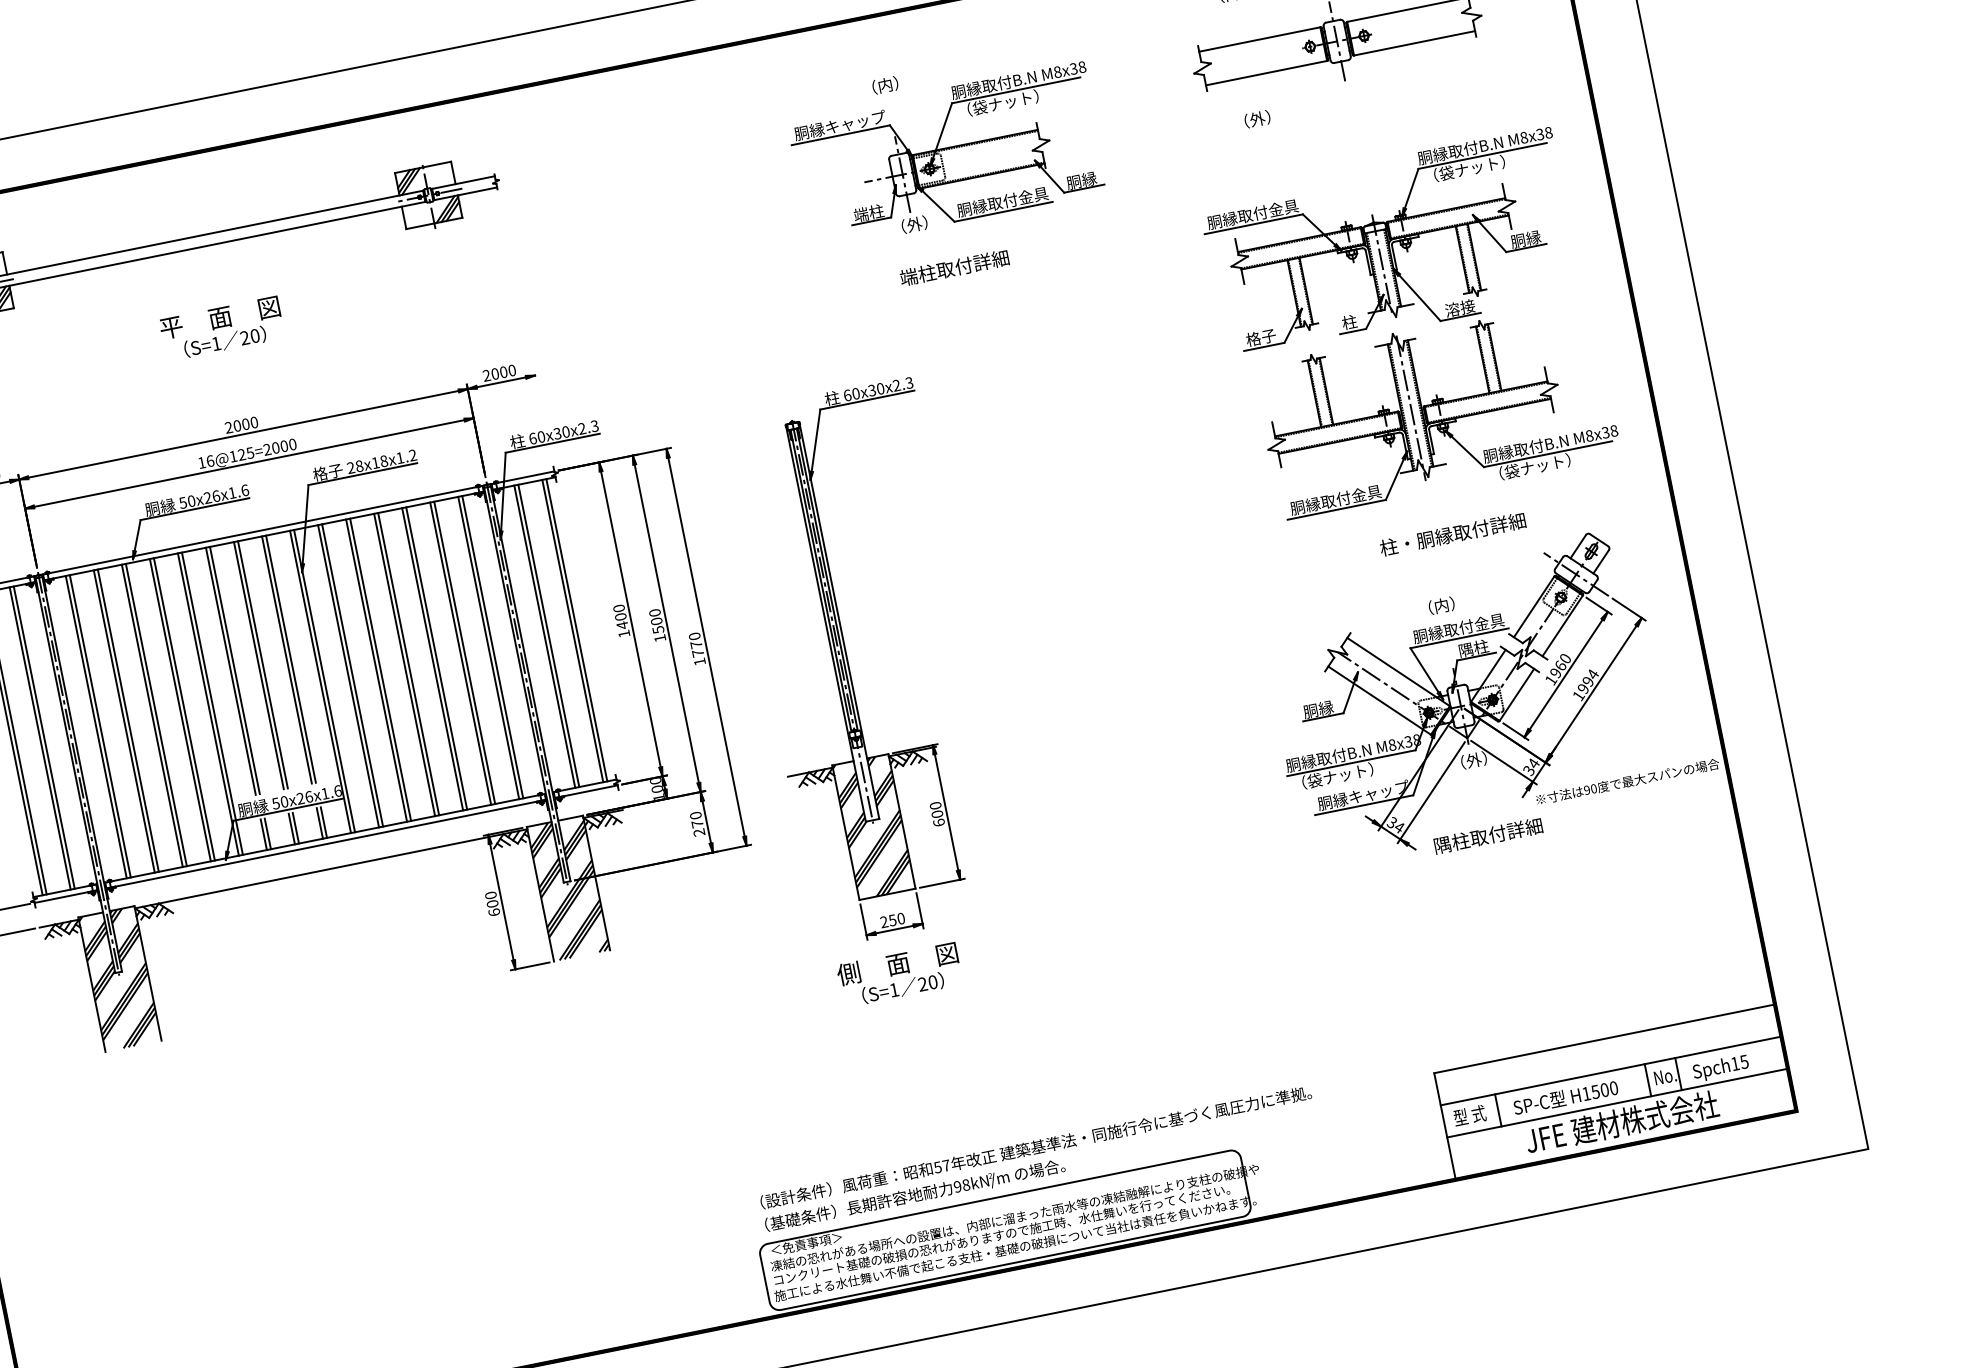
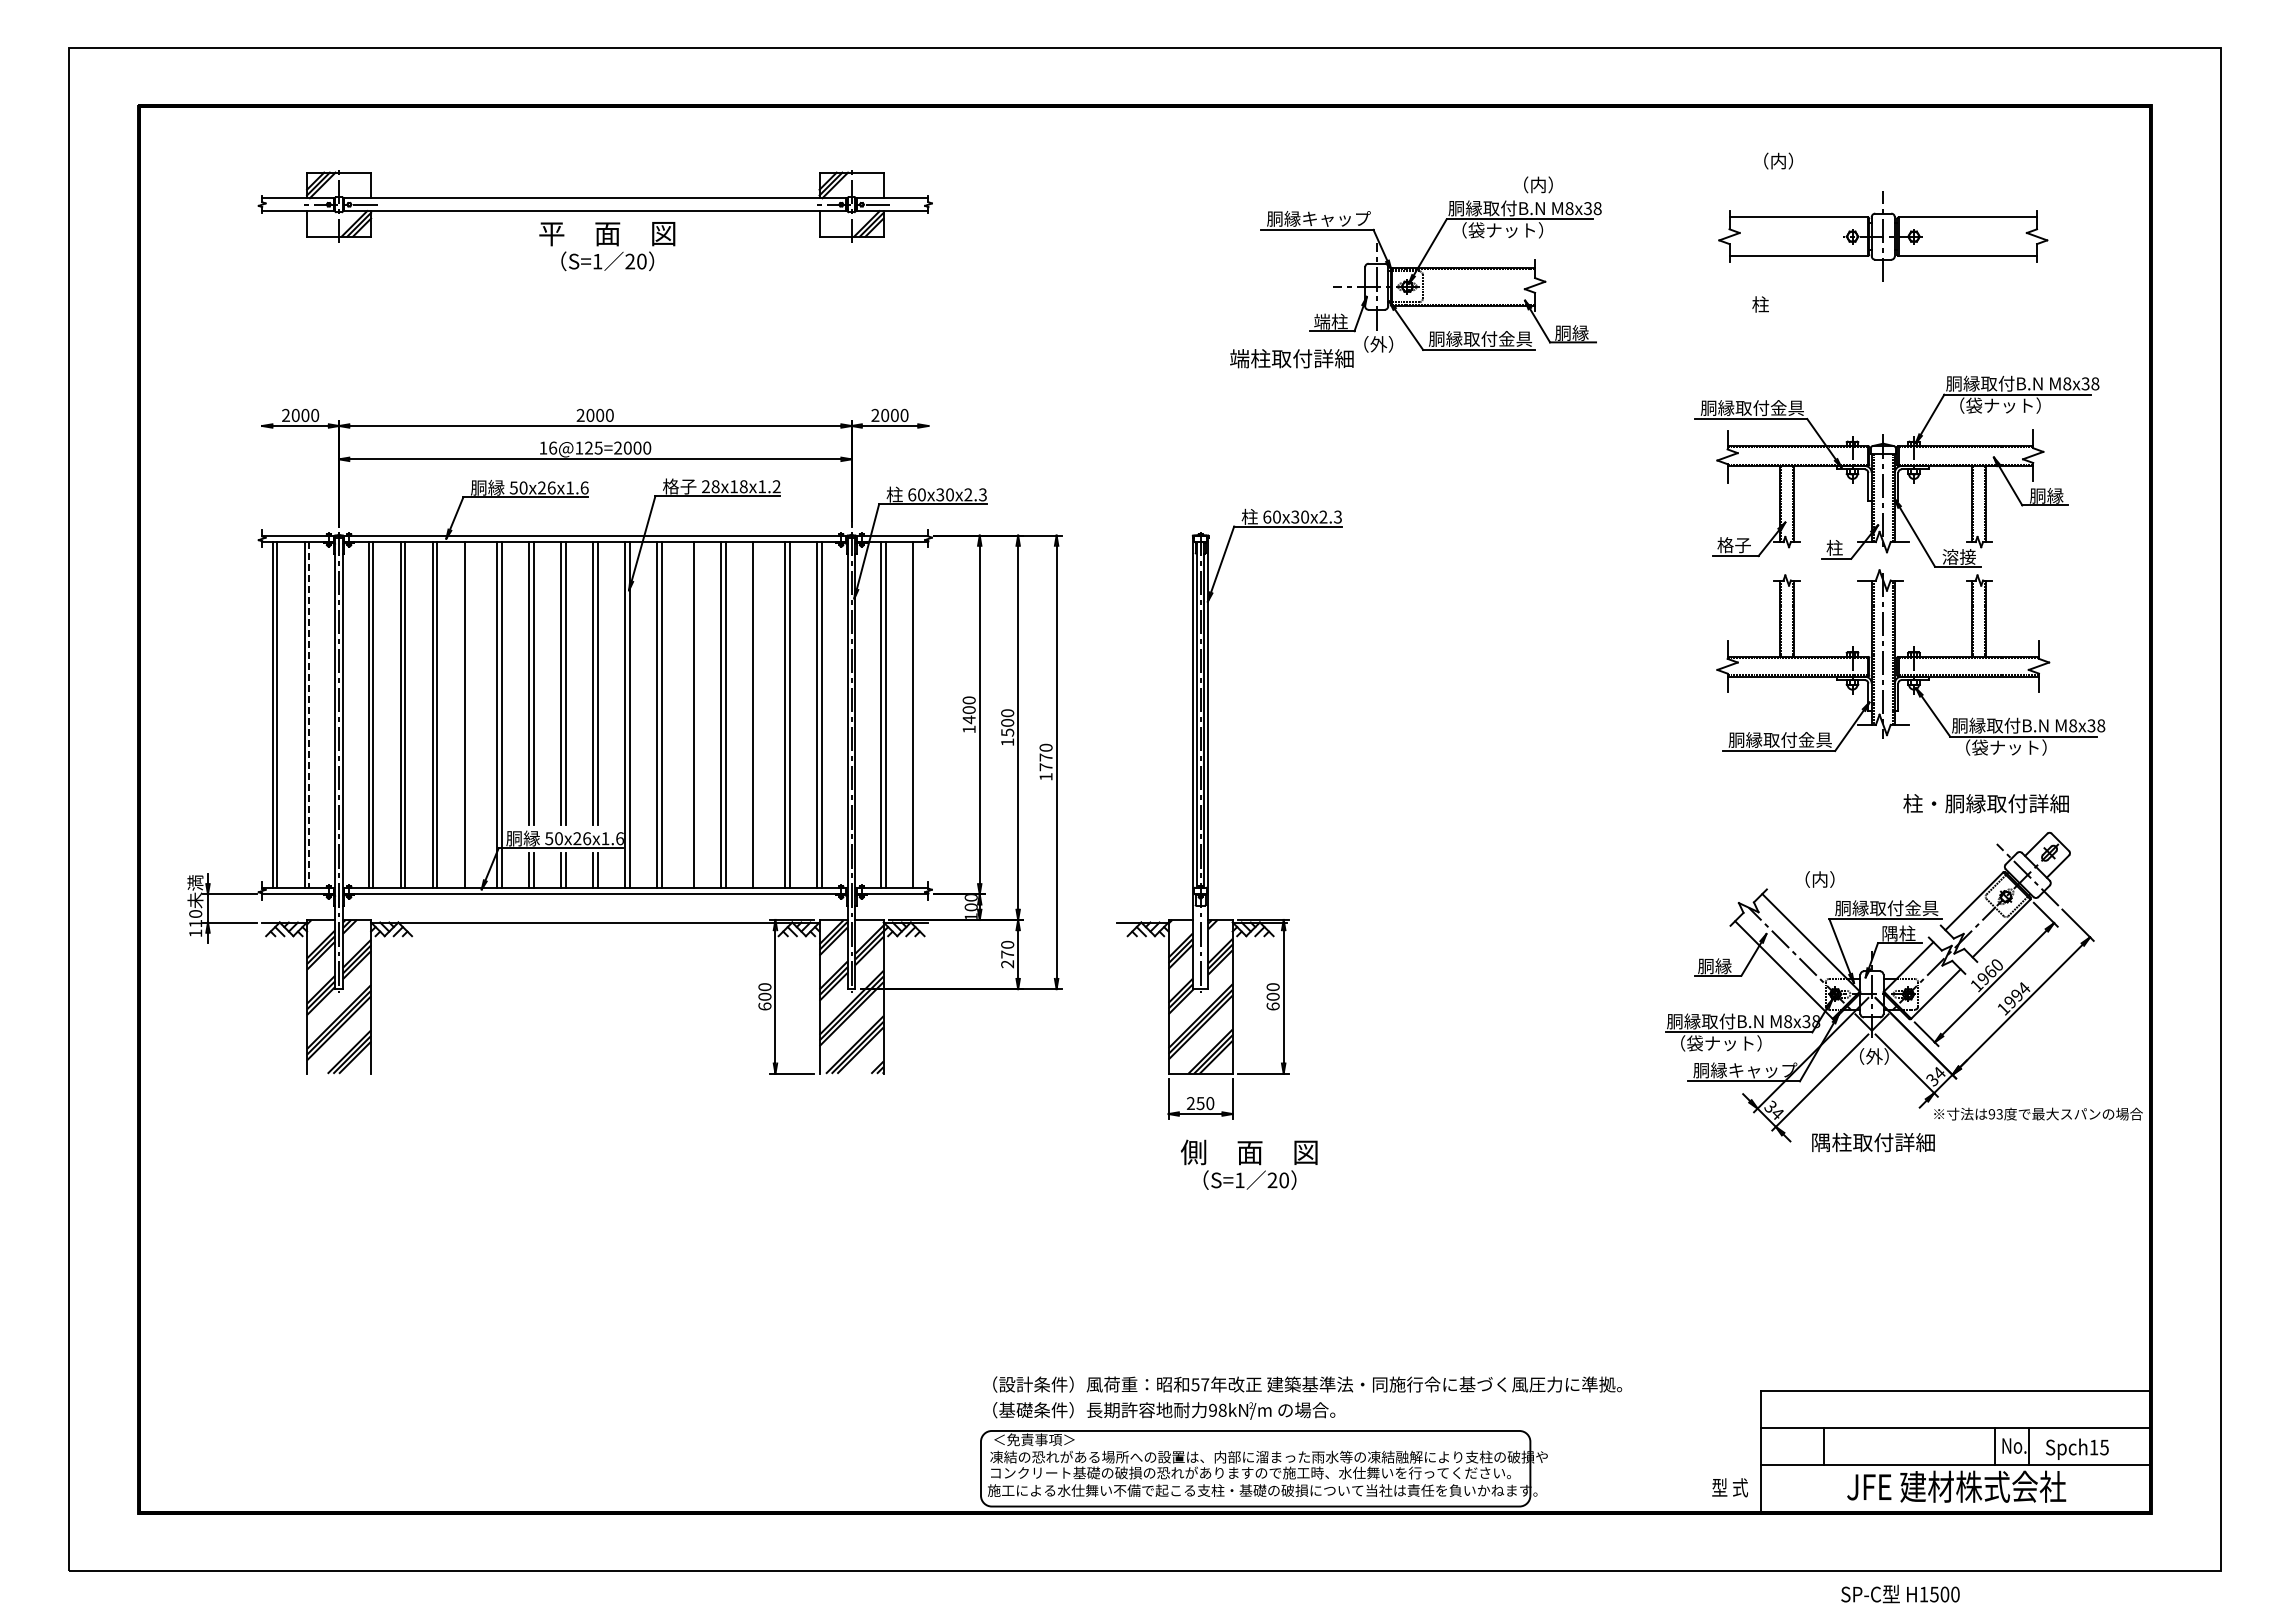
text: (885, 84) -> (1538, 184), moved
text: (1252, 120) -> (1772, 304), （外） -> 柱
text: (954, 267) -> (1291, 358), moved
text: (222, 328) -> (607, 246), moved
text: (1452, 534) -> (1985, 803), moved
text: (1441, 605) -> (1819, 879), moved
line: (576, 629) -> (917, 714), removed
line: (436, 658) -> (757, 714), removed
line: (376, 670) -> (689, 714), removed
line: (184, 708) -> (469, 714), removed
line: (44, 737) -> (309, 714), solid -> dashed
text: (1593, 789) -> (1999, 1114), 90 -> 93
text: (899, 974) -> (1249, 1164), moved
text: (1565, 1097) -> (1900, 1593), moved
text: (1469, 1115) -> (1729, 1487), moved

